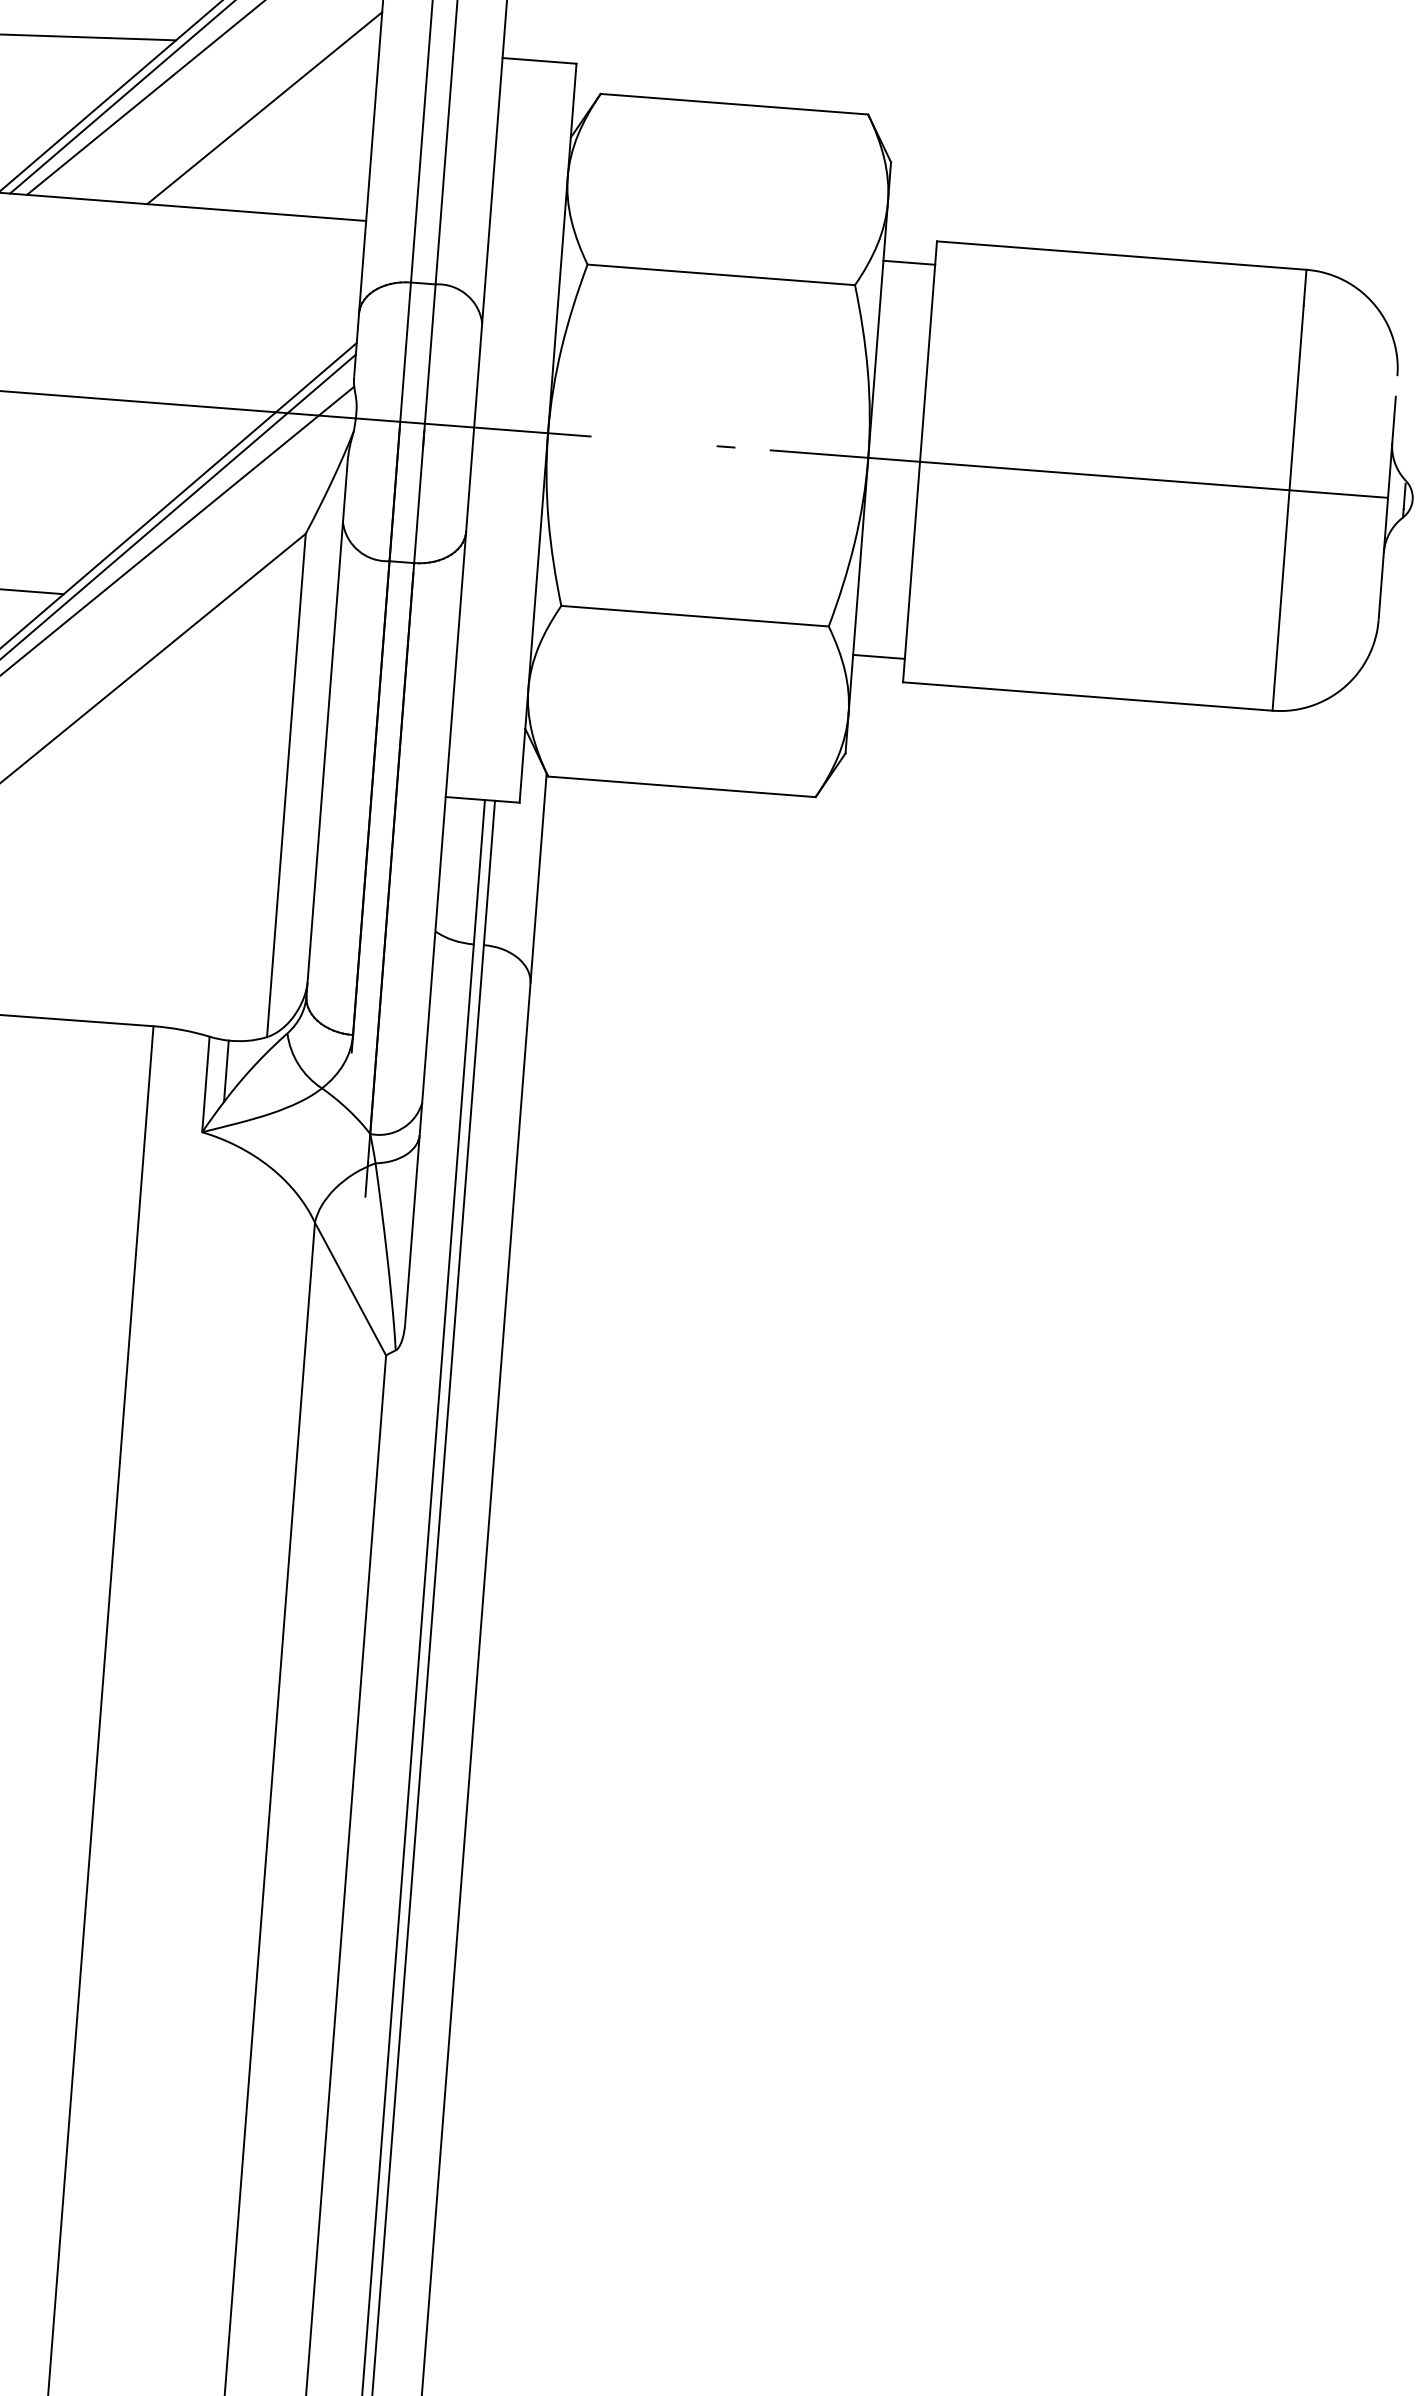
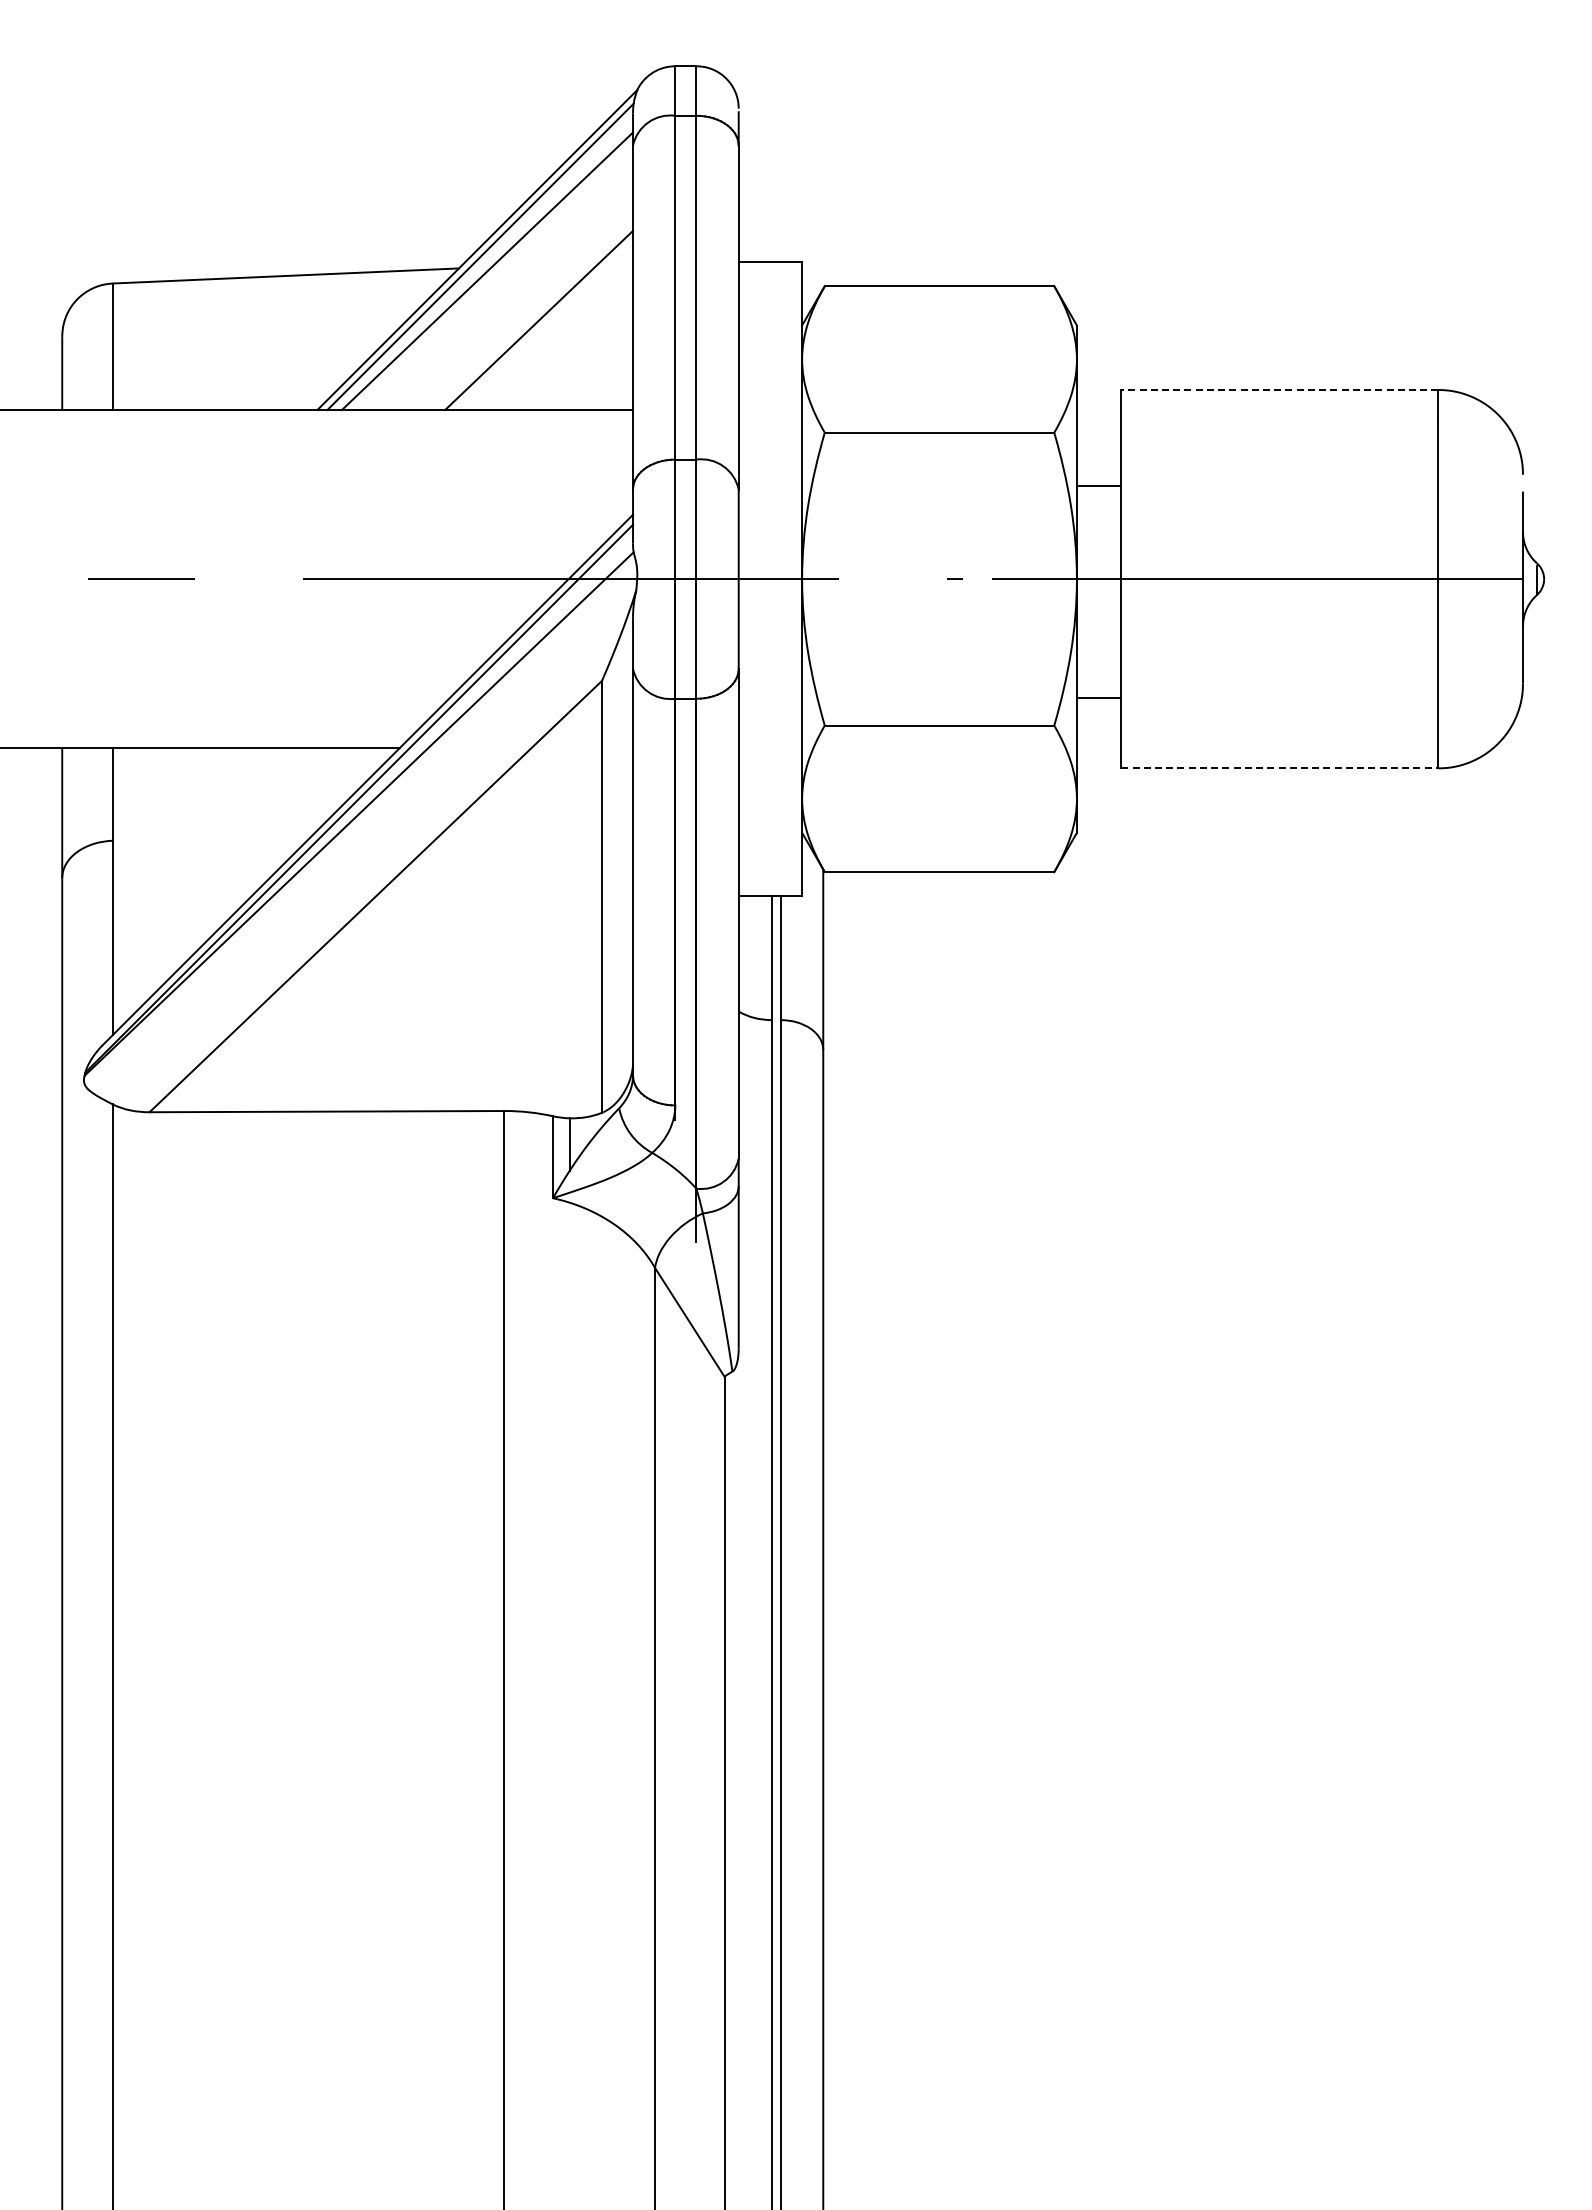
line: (1121, 254) -> (1279, 389), solid -> dashed
line: (908, 263) -> (1098, 486), moved
line: (878, 657) -> (1098, 698), moved
line: (1087, 696) -> (1279, 768), solid -> dashed

